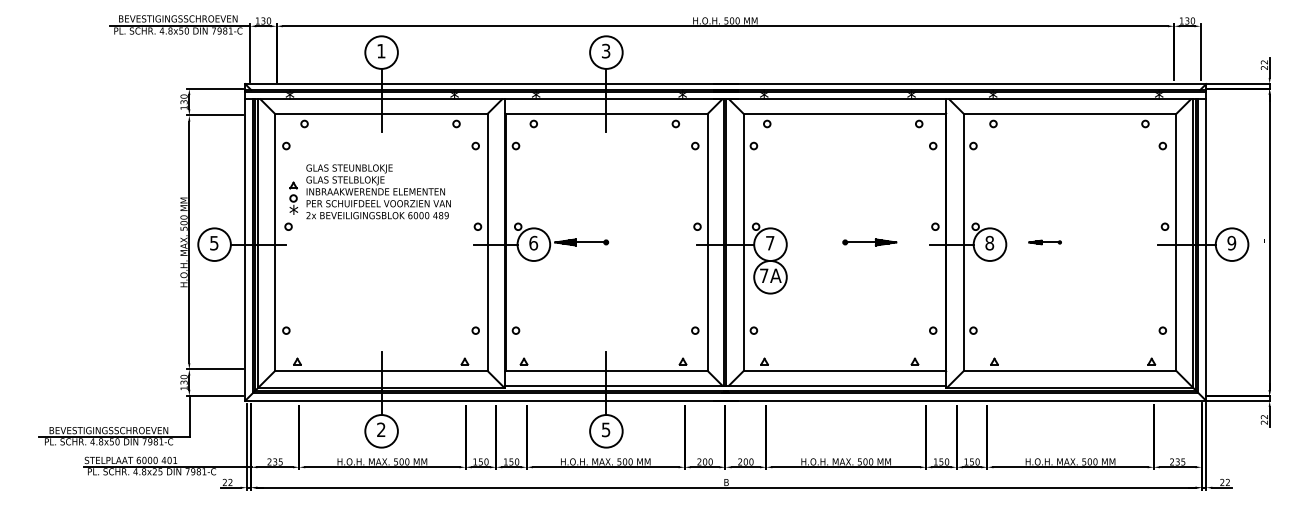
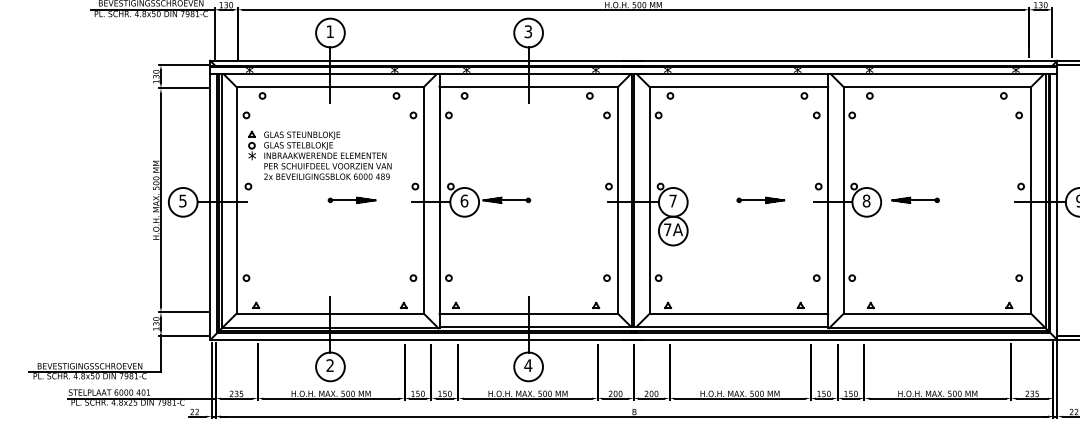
part: (293, 197) -> (251, 144), moved
part: (405, 242) -> (351, 200), added
part: (1044, 242) -> (914, 200), size x1.67
text: (605, 429) -> (527, 365), 5 -> 4

